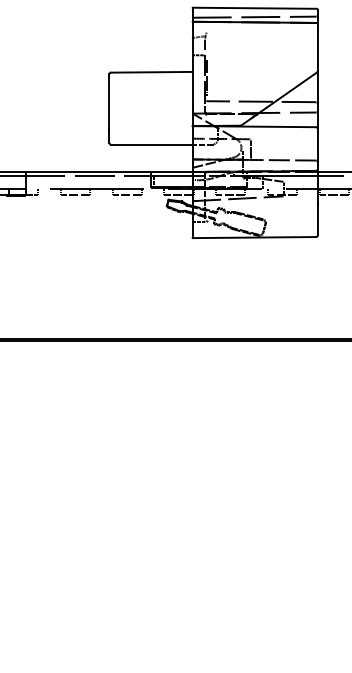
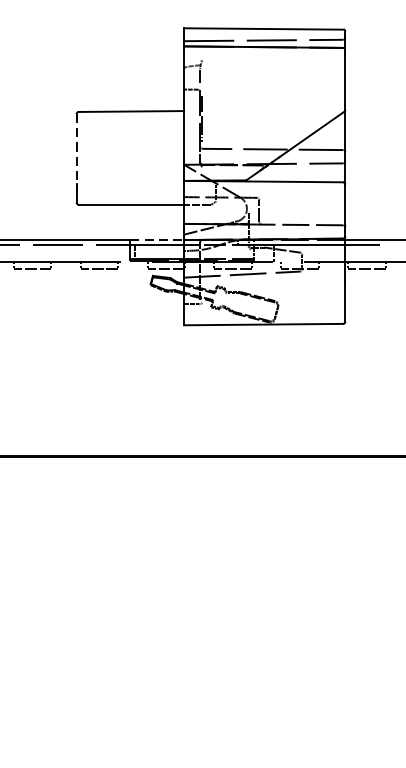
line: (109, 101) -> (76, 149), solid -> dashed
line: (171, 171) -> (156, 239), solid -> dashed

